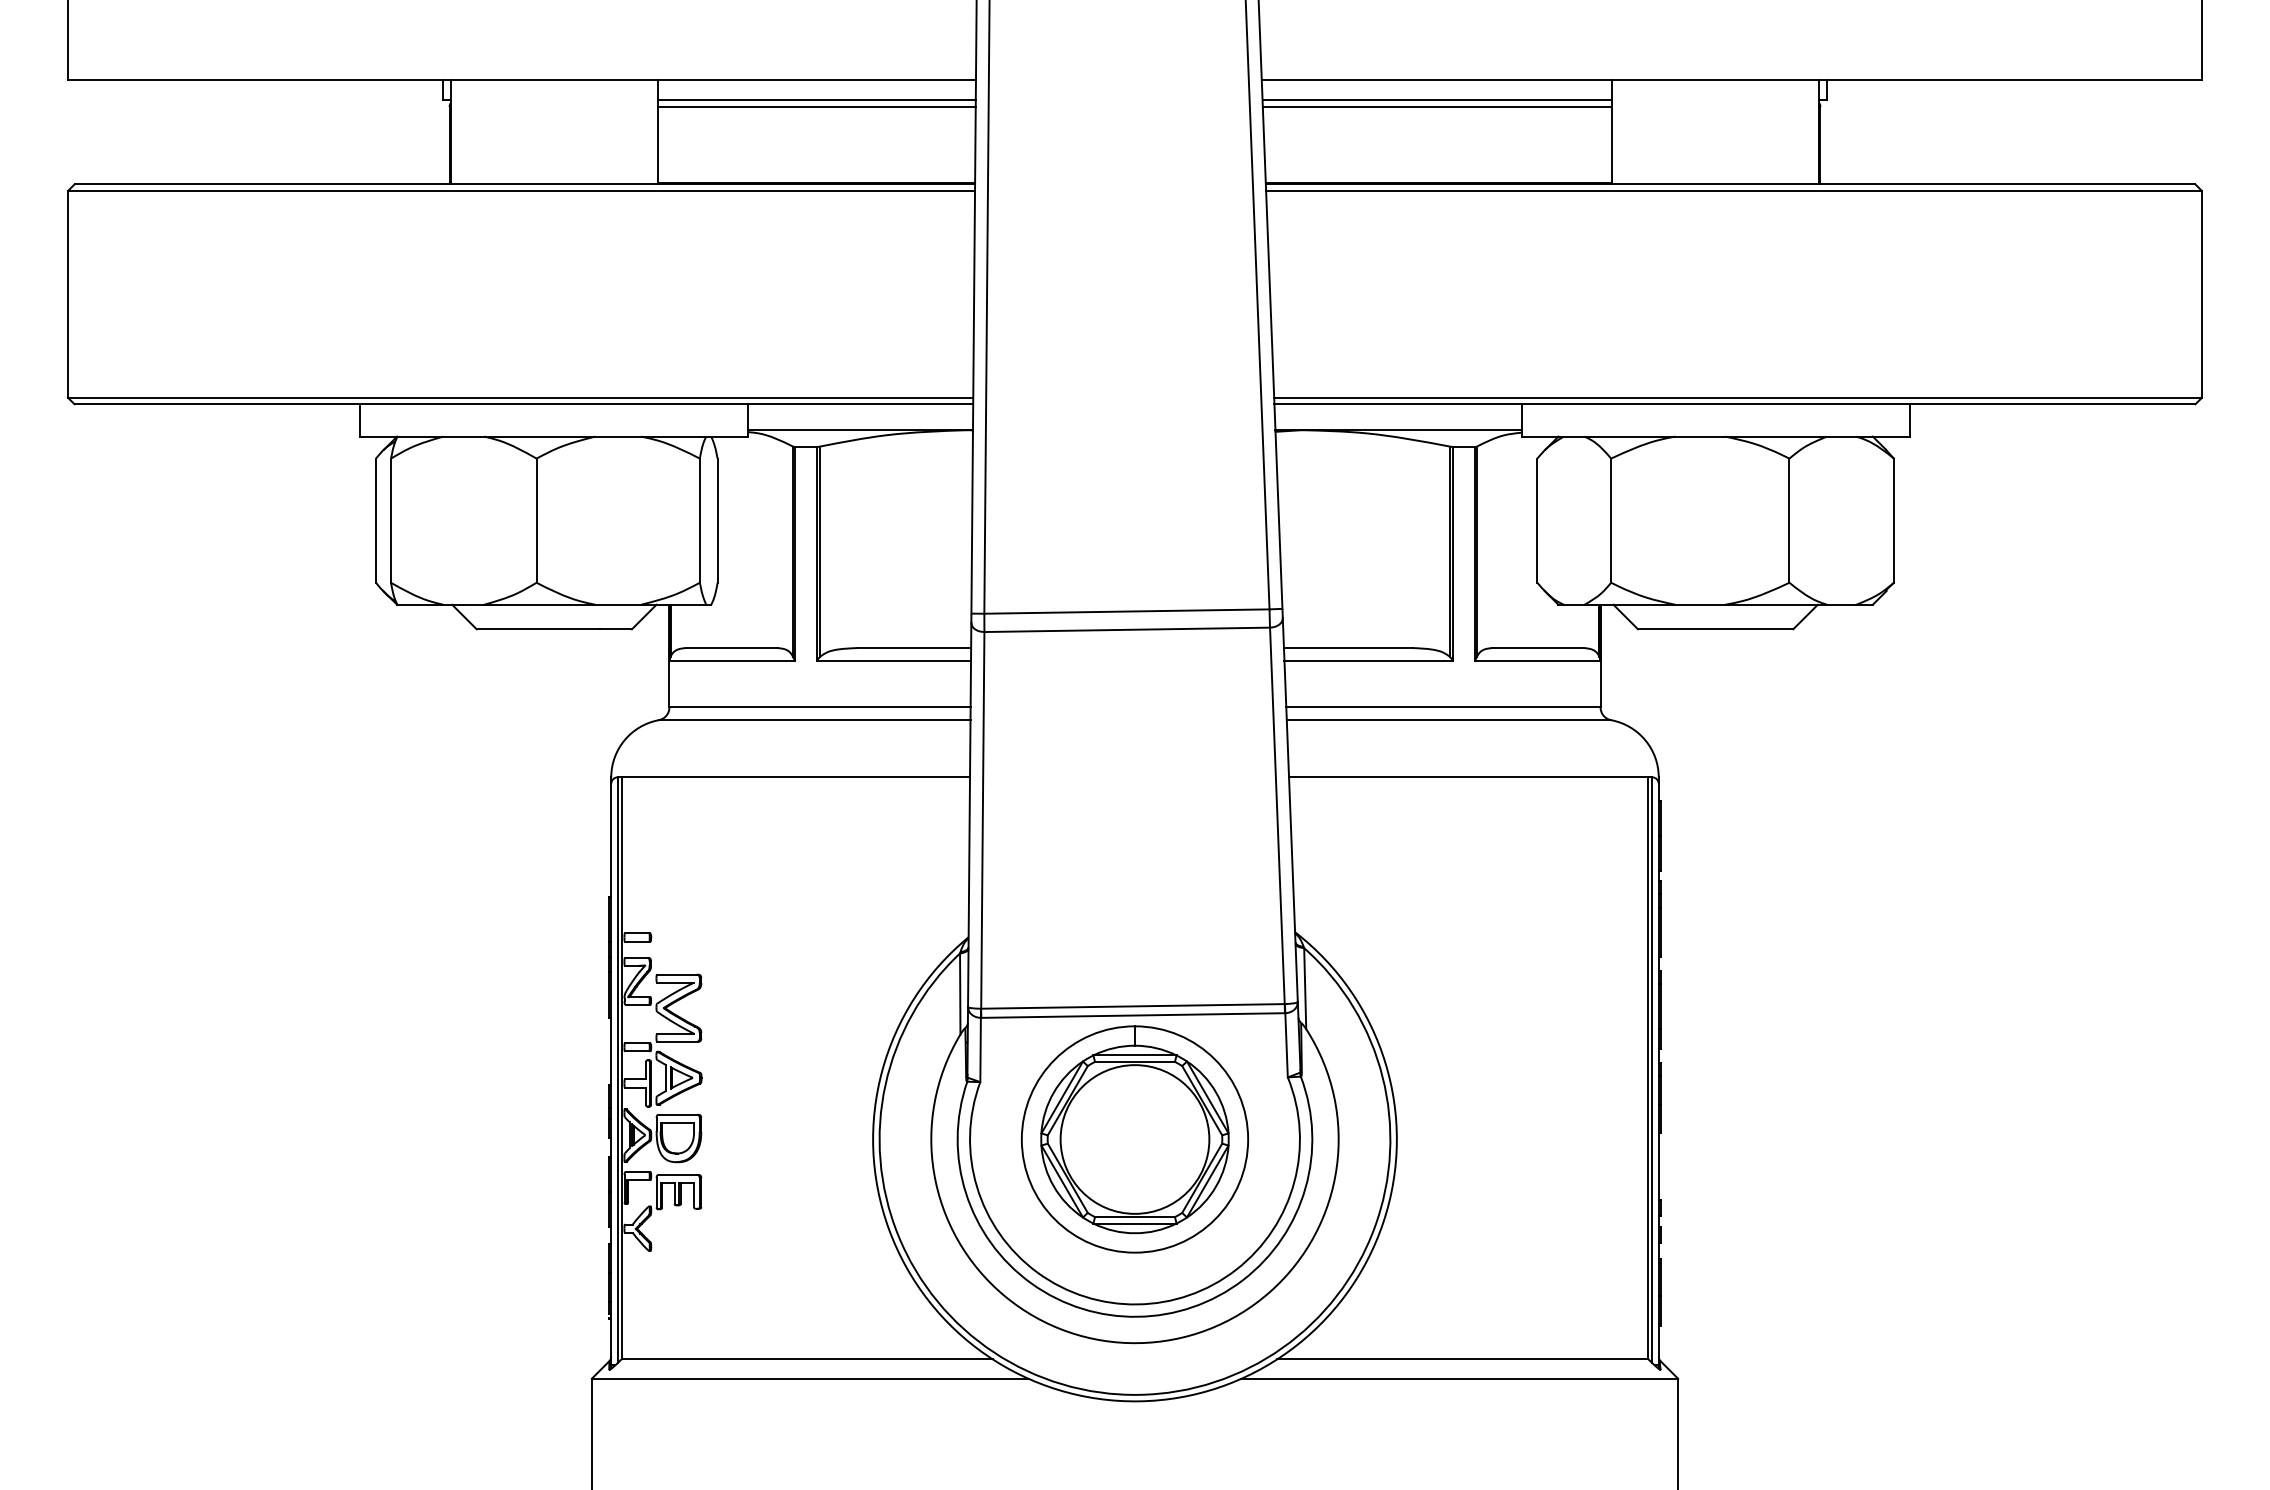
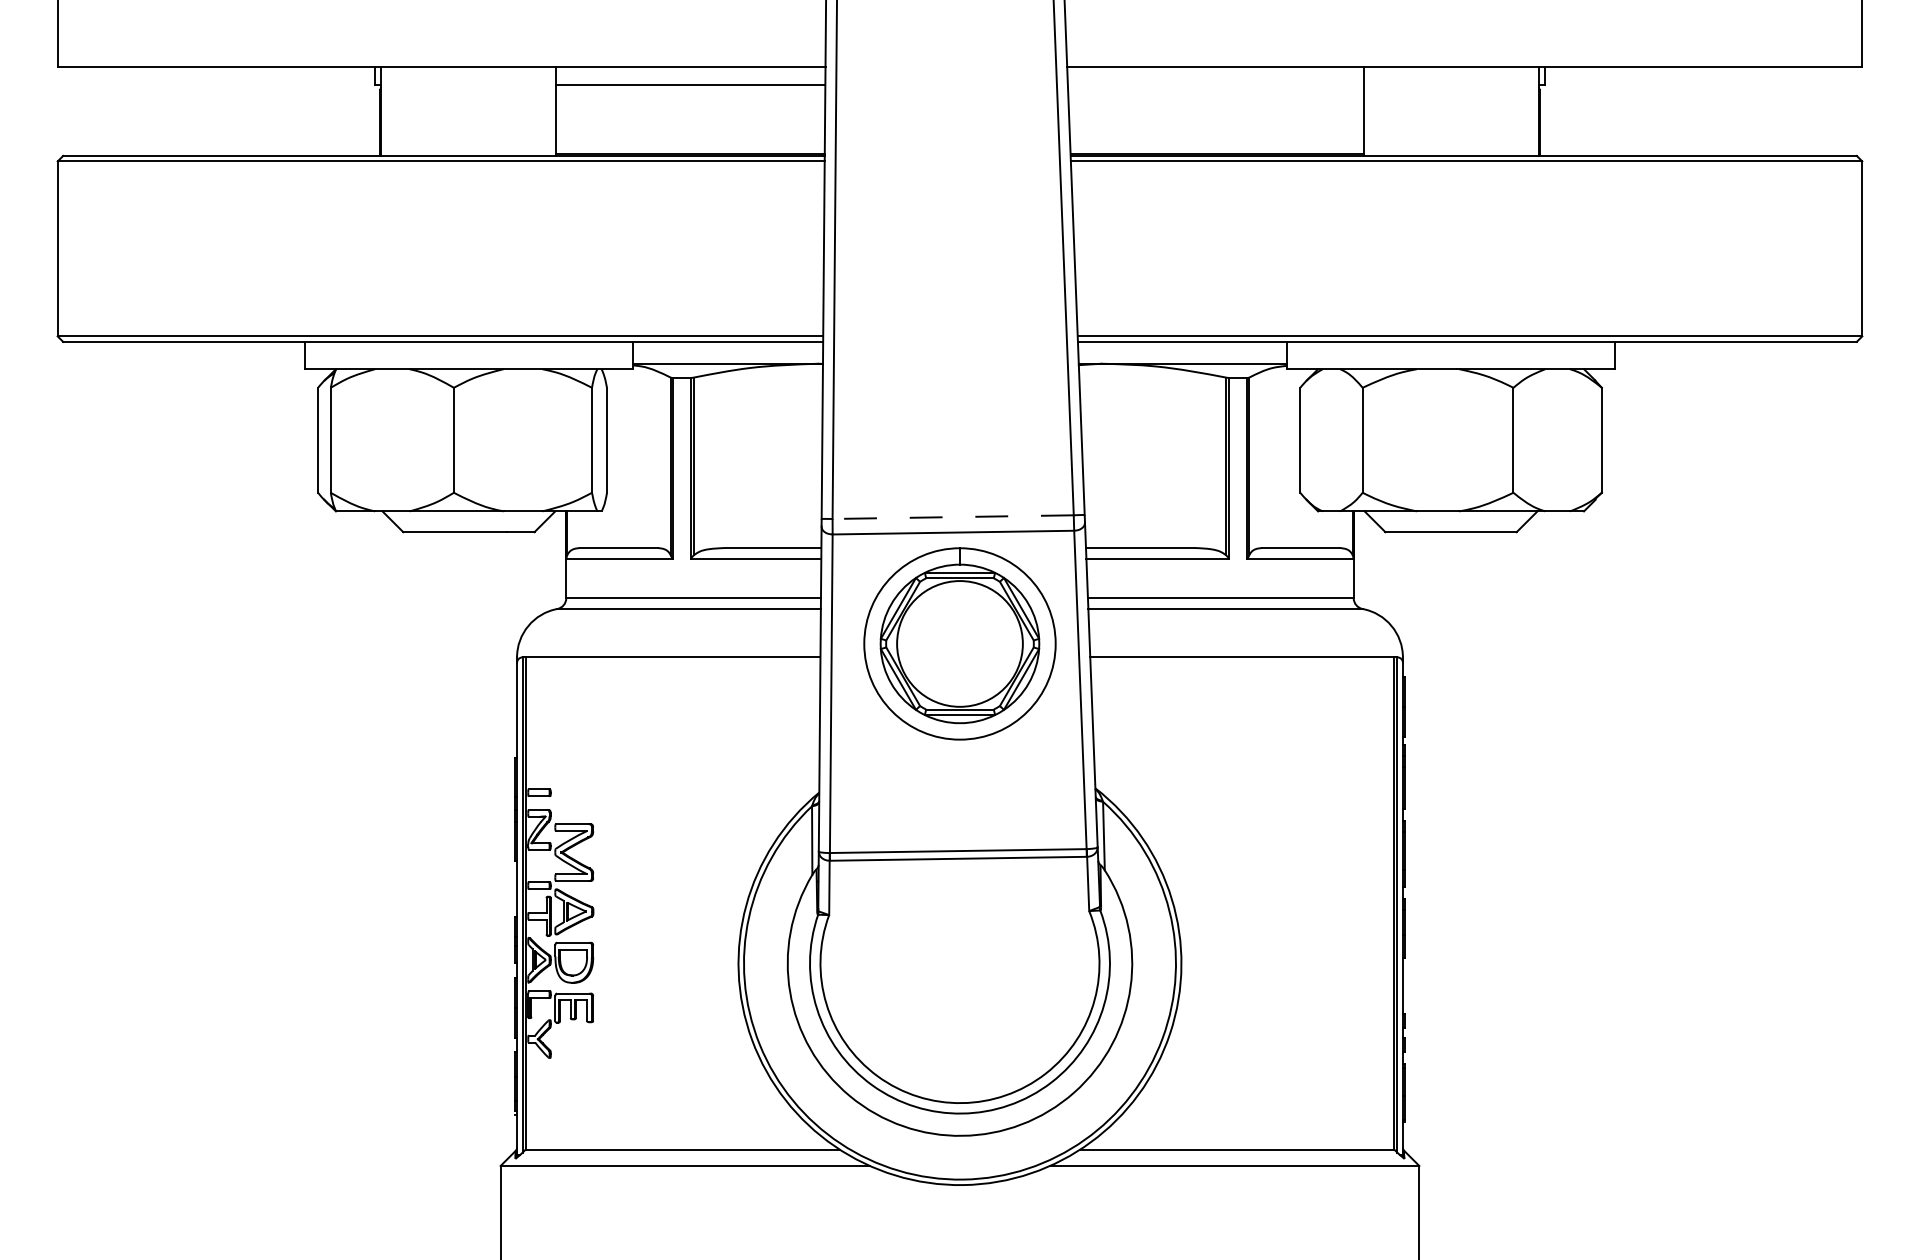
line: (1437, 100) -> (1215, 84), removed
line: (816, 106) -> (690, 90), removed
line: (1437, 106) -> (1215, 90), removed
line: (1126, 611) -> (952, 517), solid -> dashed
part: (1134, 1139) -> (959, 643), moved

